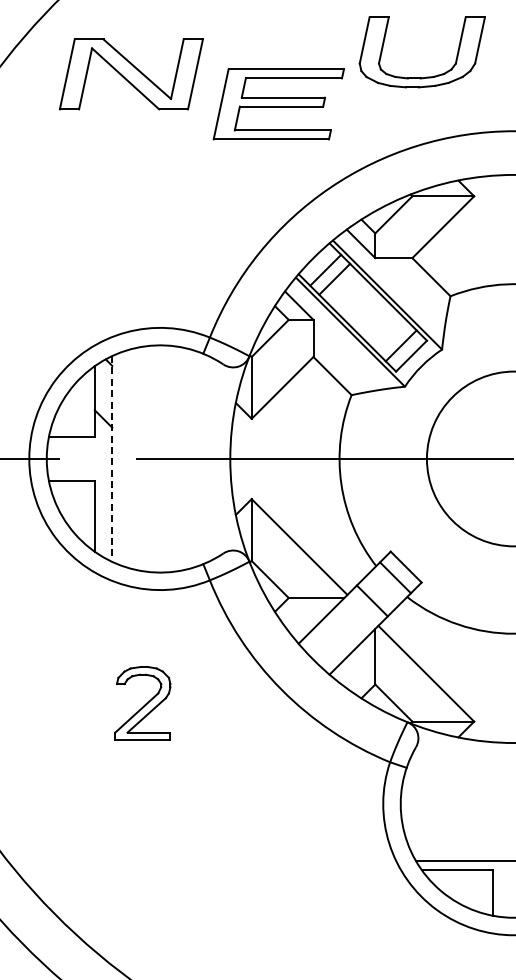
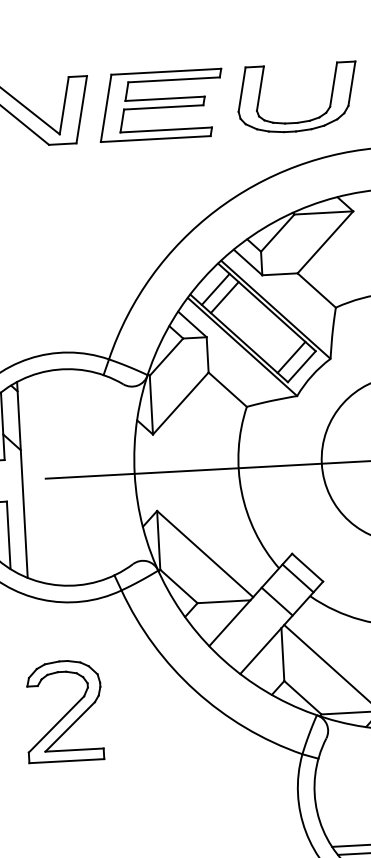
part: (426, 76) -> (302, 120), moved
part: (278, 104) -> (160, 105), moved
line: (112, 458) -> (22, 479), dashed -> solid
part: (142, 703) -> (63, 711), size x1.43

